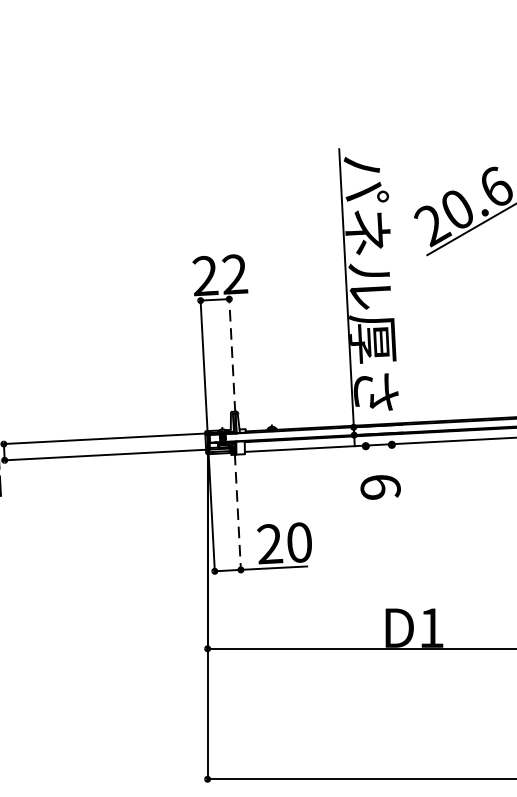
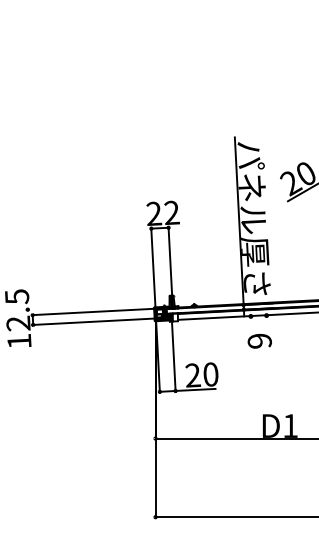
line: (232, 355) -> (170, 261), dashed -> solid
line: (237, 512) -> (173, 356), dashed -> solid

